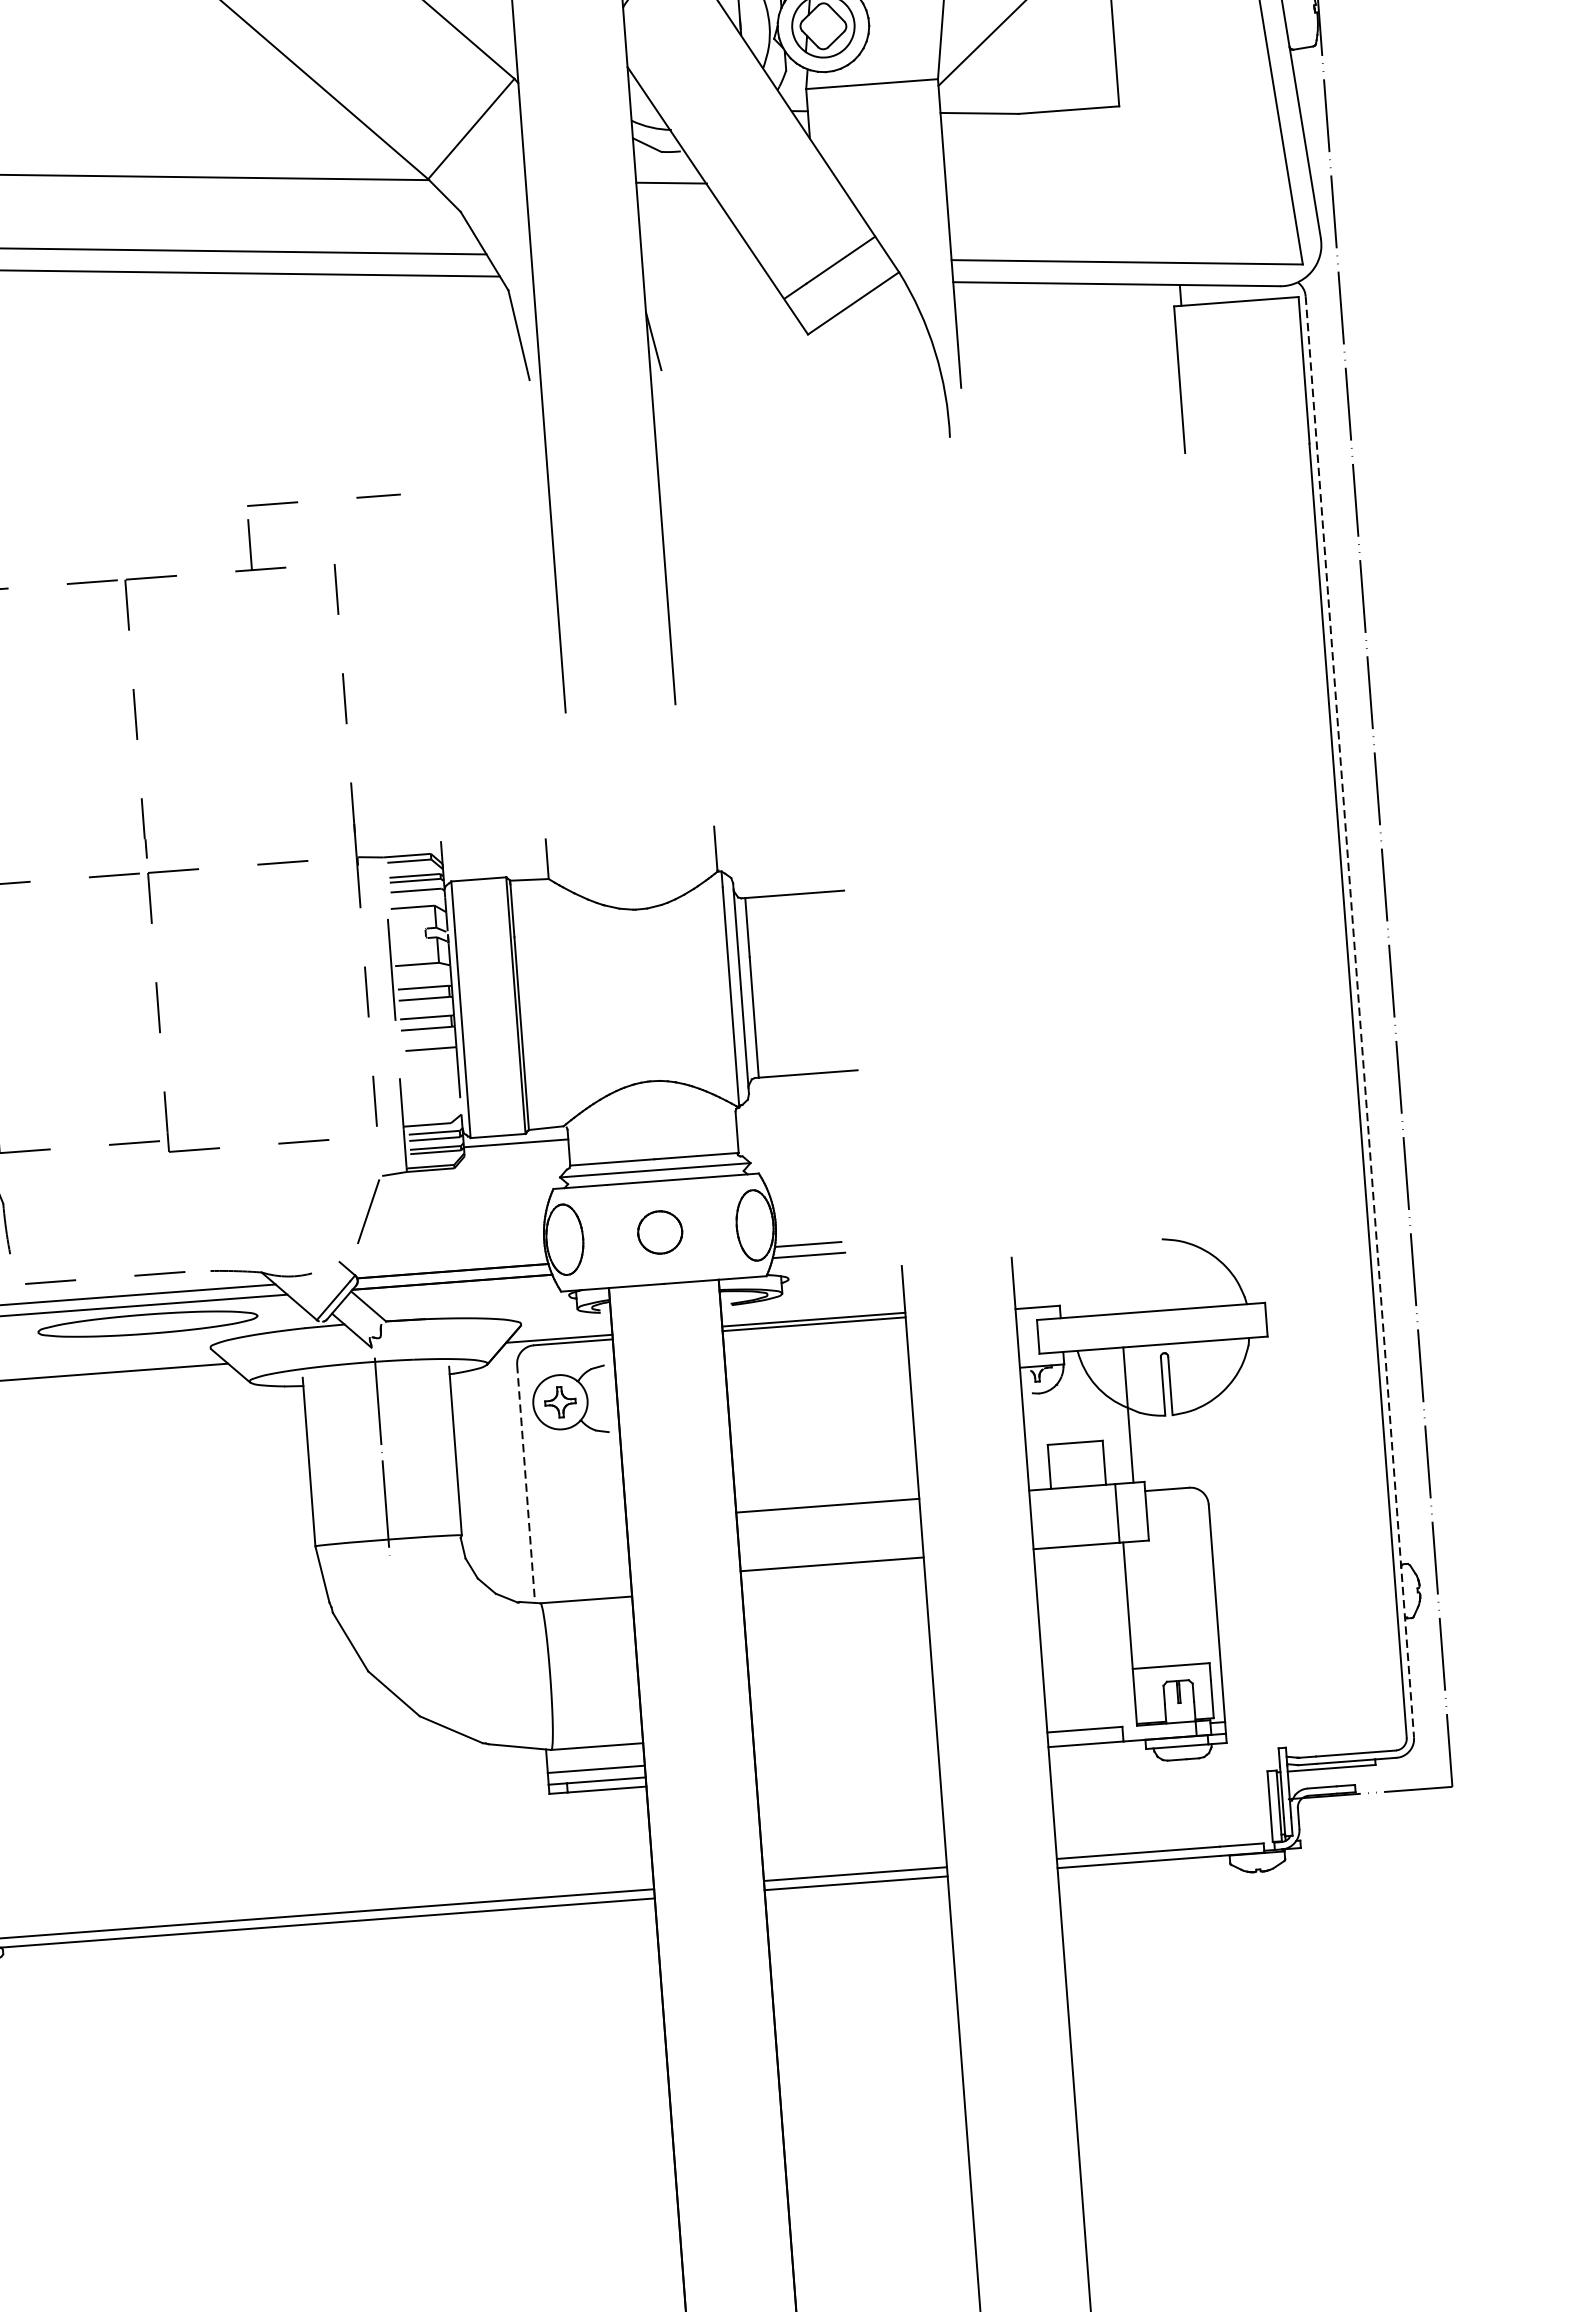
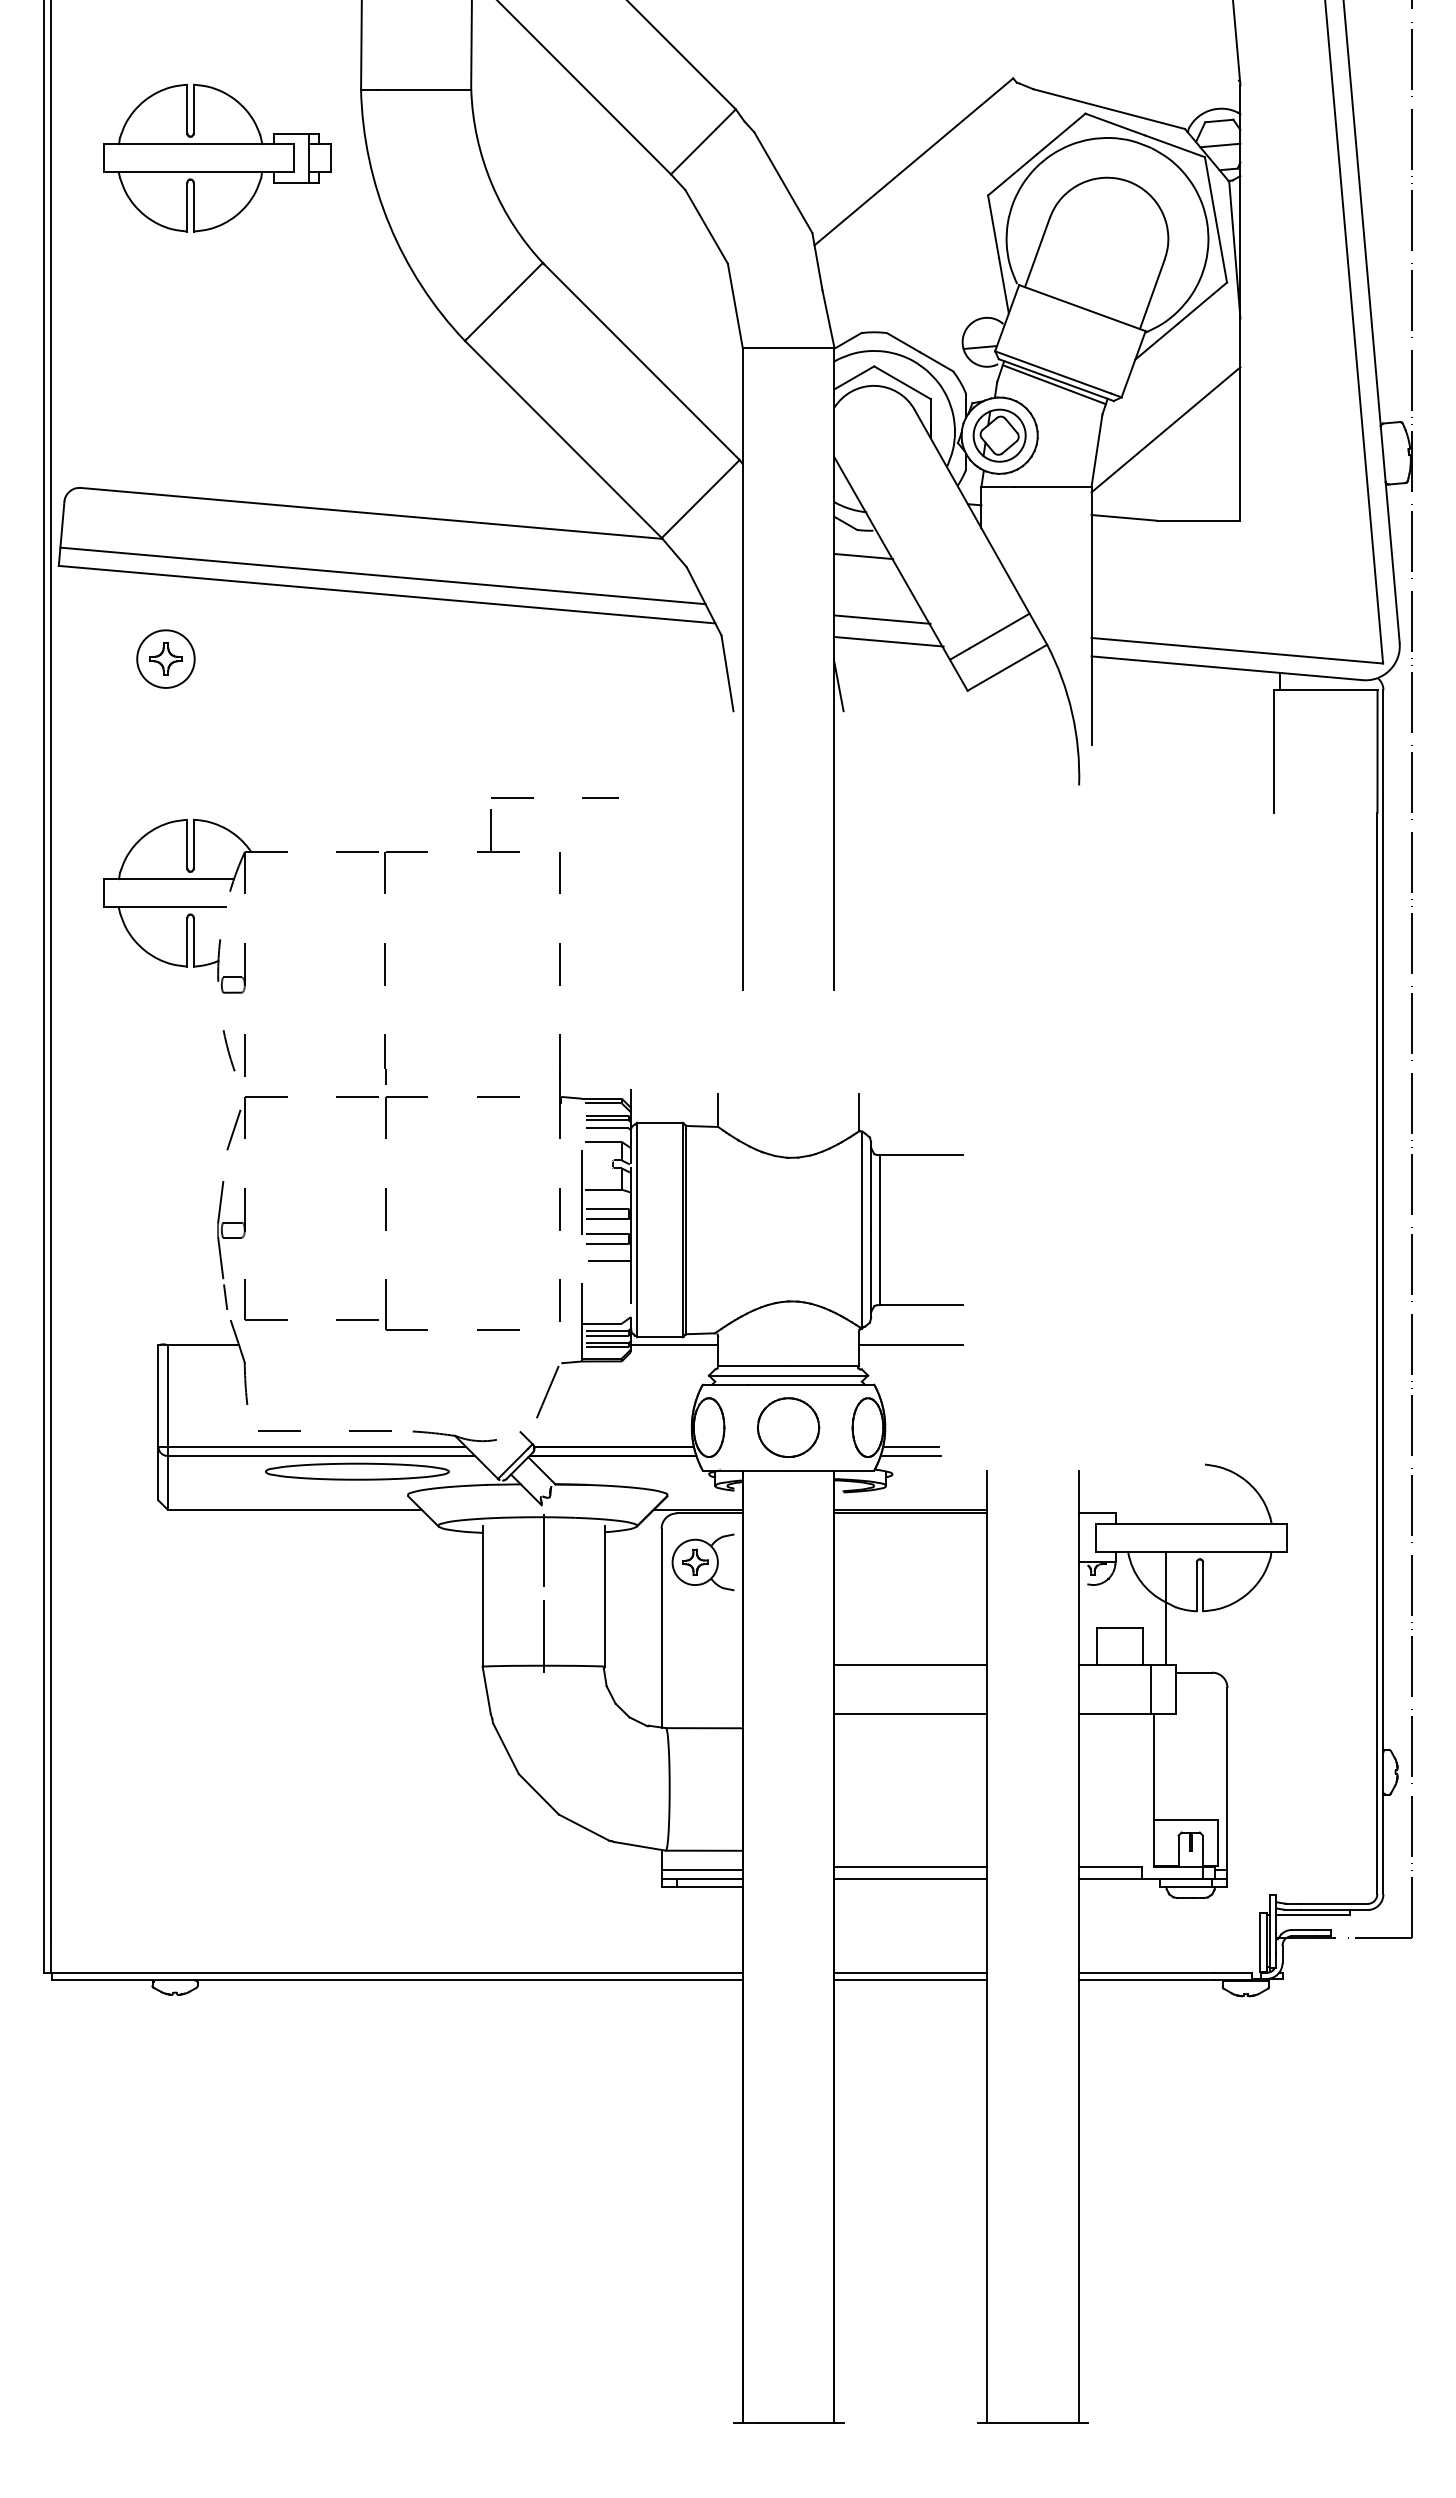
line: (699, 256) -> (882, 619), added
line: (708, 282) -> (888, 641), added
line: (1359, 1017) -> (1383, 1292), dashed -> solid
line: (798, 1122) -> (910, 1344), added
part: (659, 1232) -> (788, 1427), size x1.67
line: (526, 1484) -> (661, 1628), dashed -> solid
line: (845, 1748) -> (910, 1867), added
line: (846, 1762) -> (910, 1879), added

